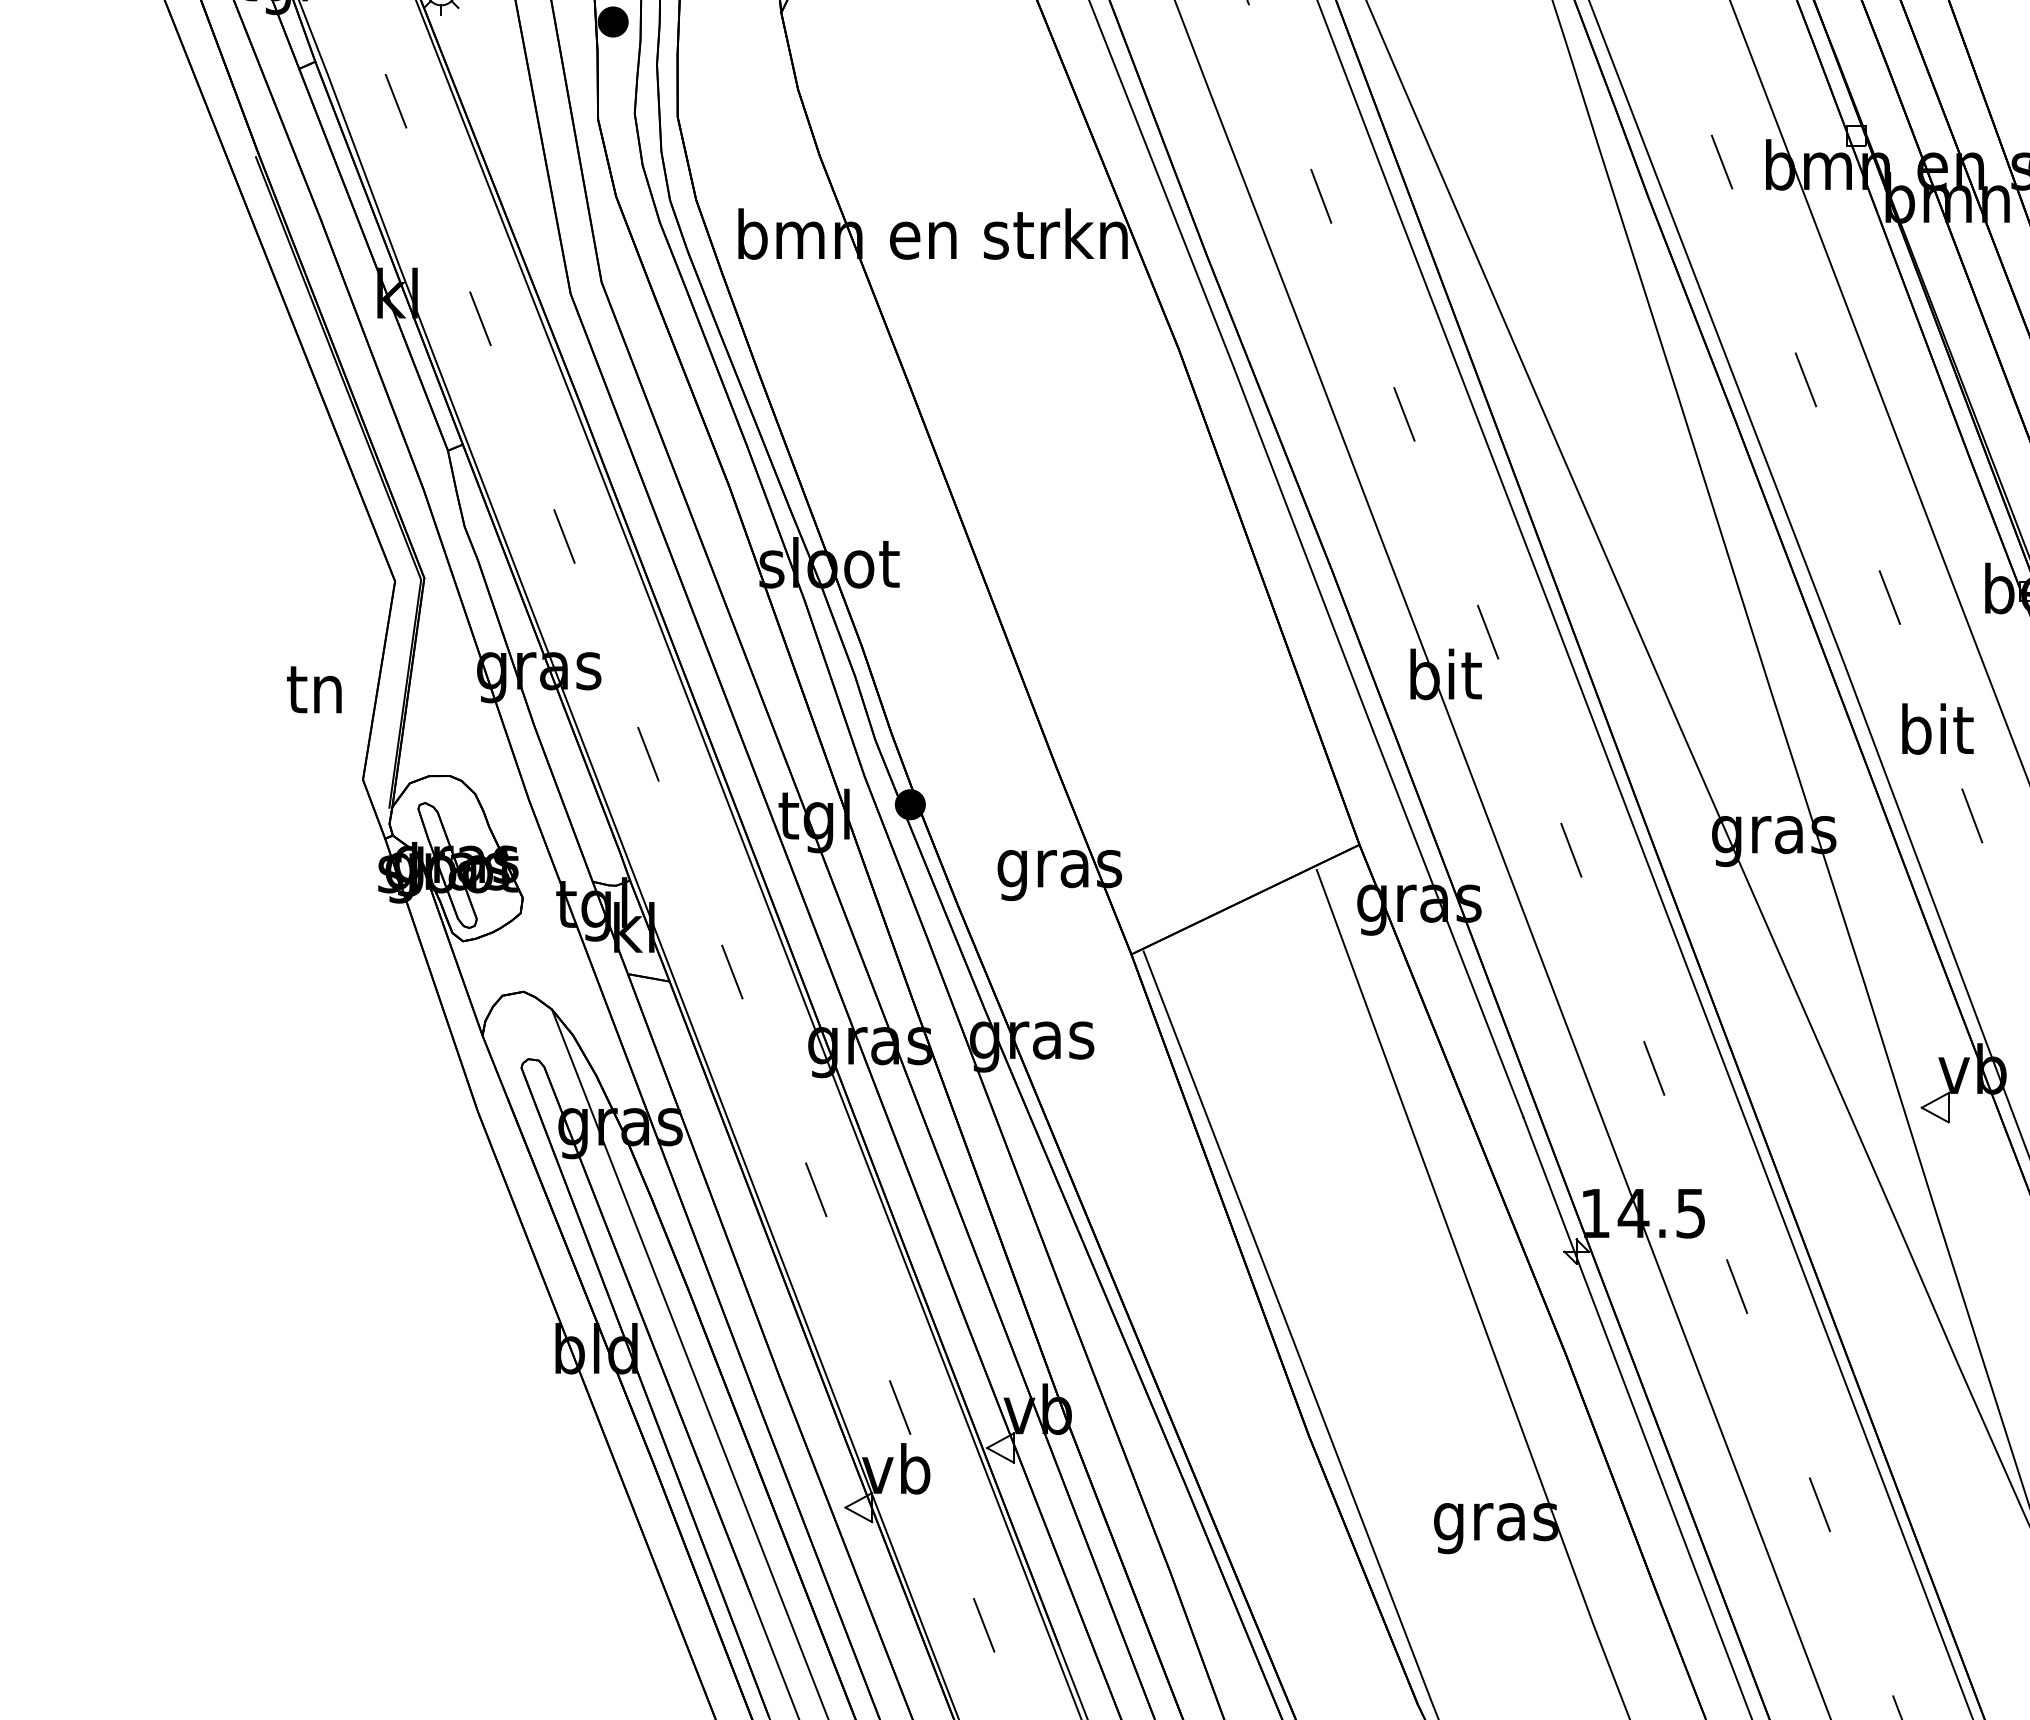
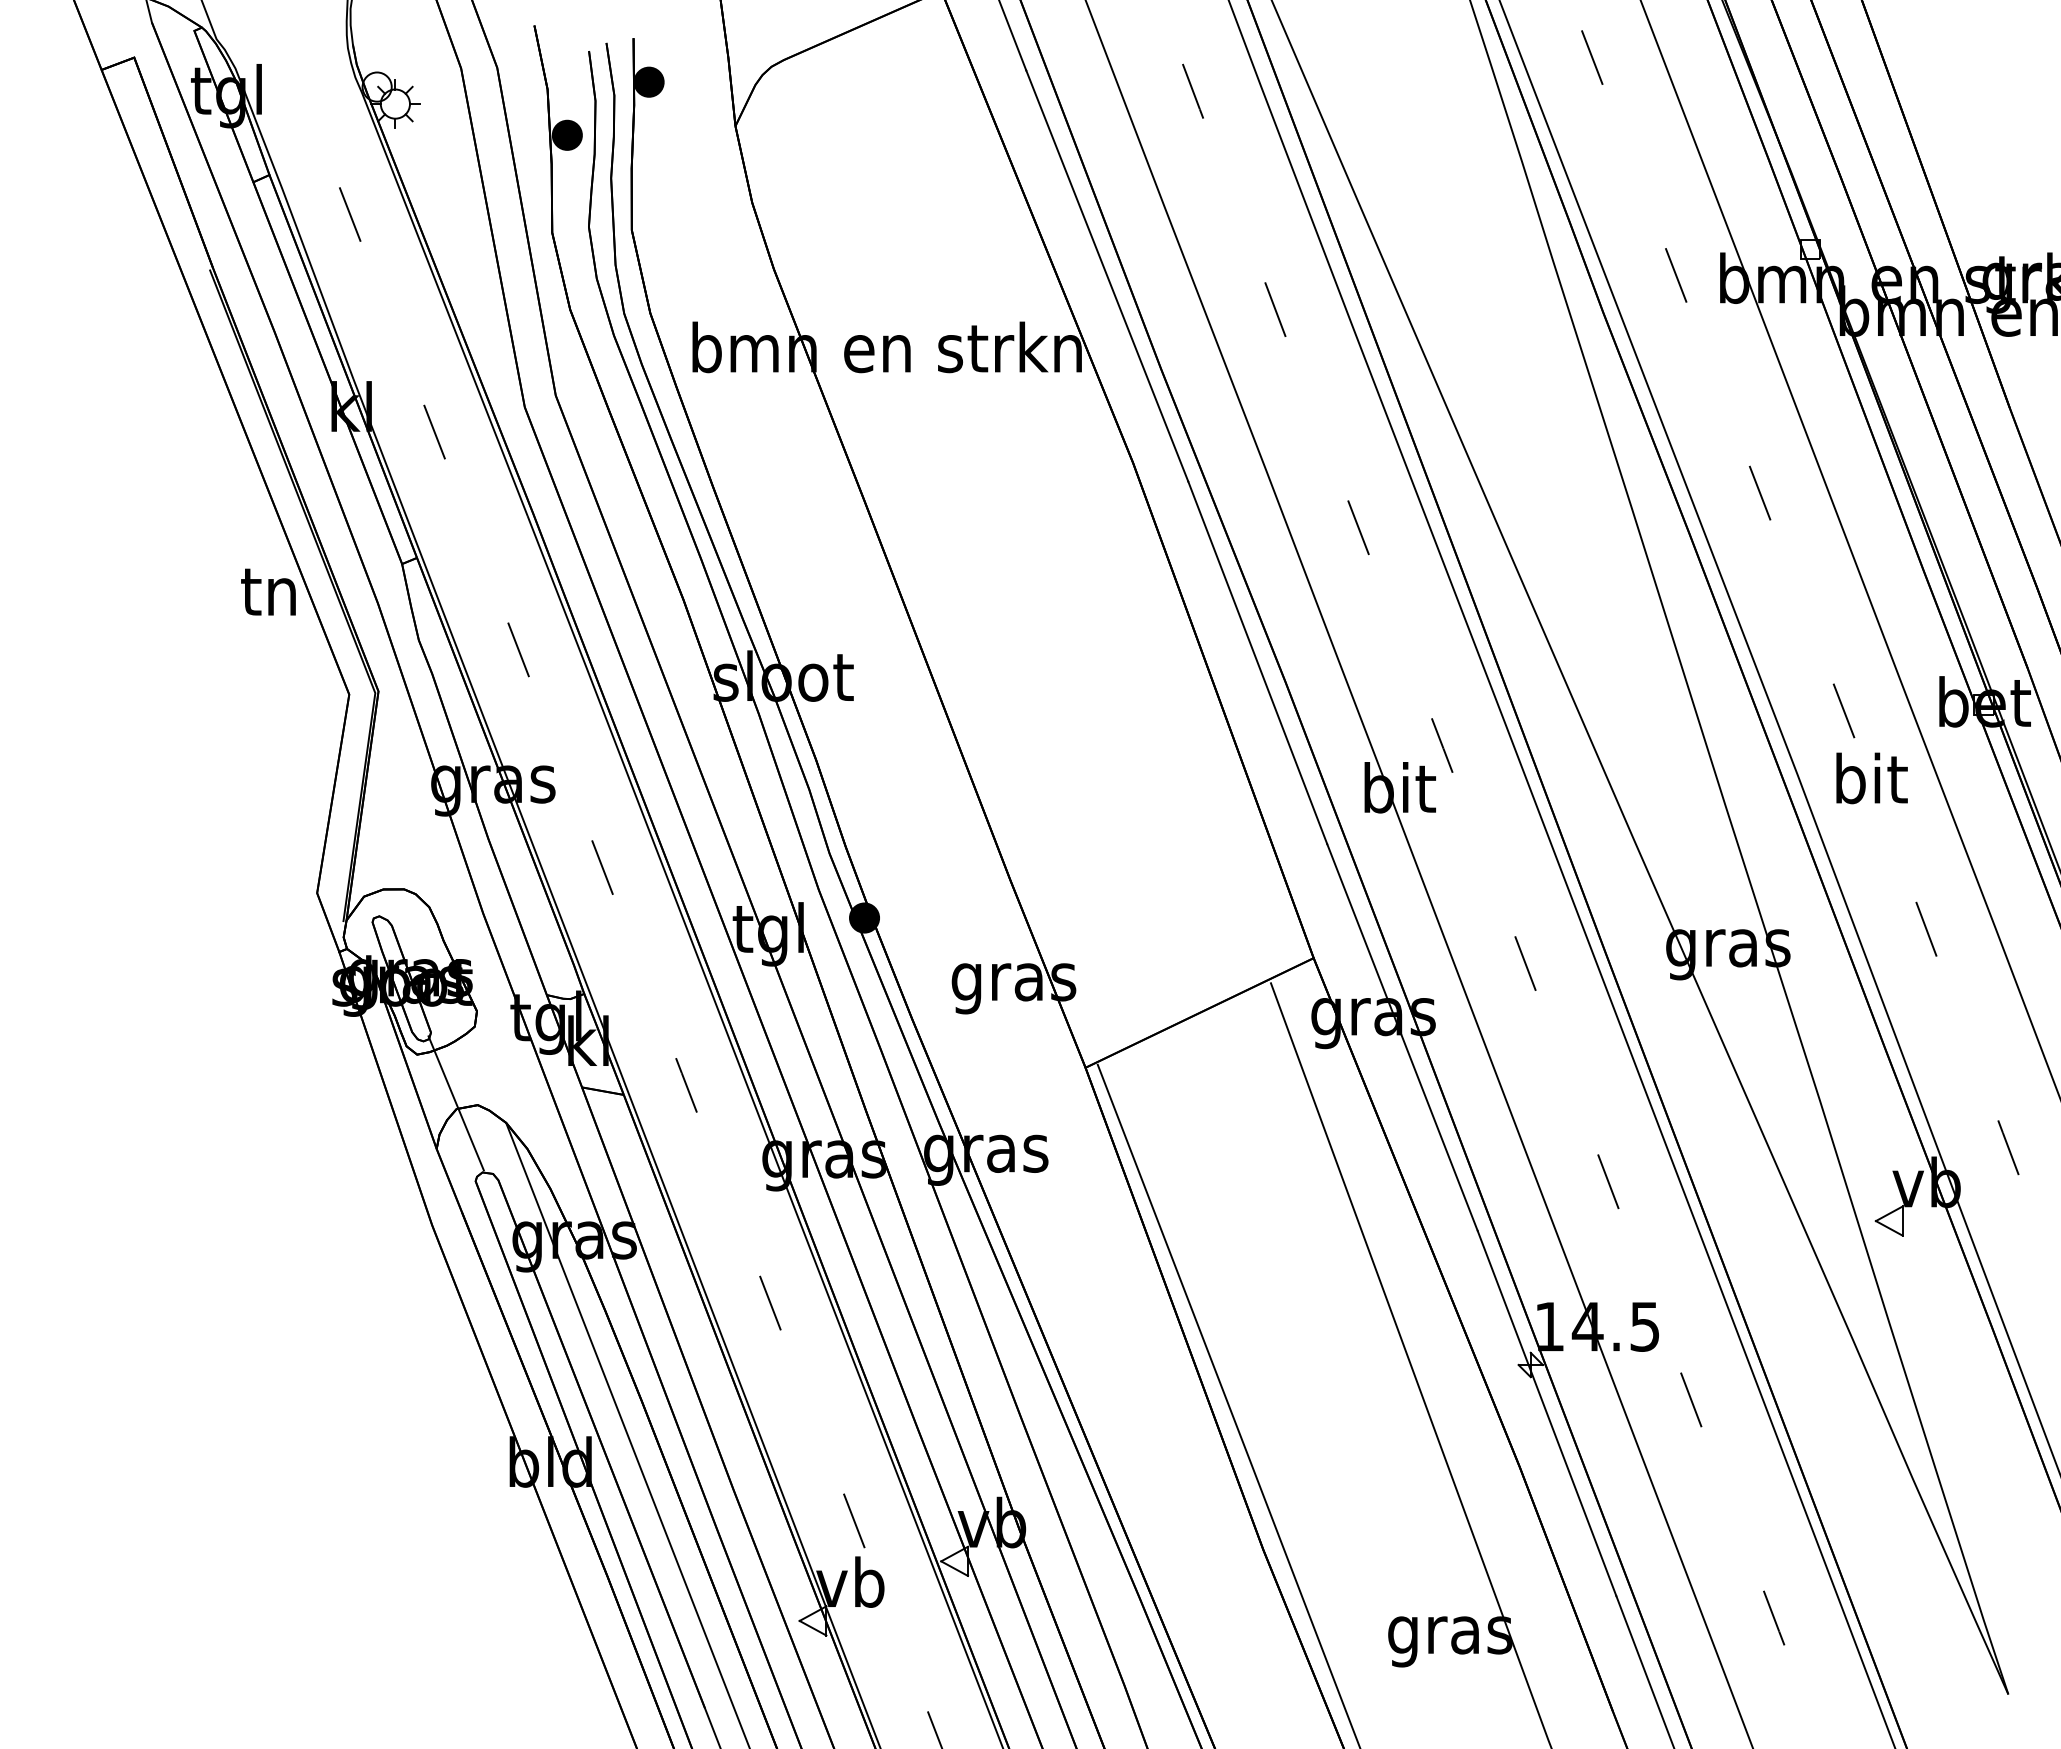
text: (314, 689) -> (268, 591), moved
text: (1937, 729) -> (1871, 778), moved
line: (501, 990) -> (455, 1103), added

